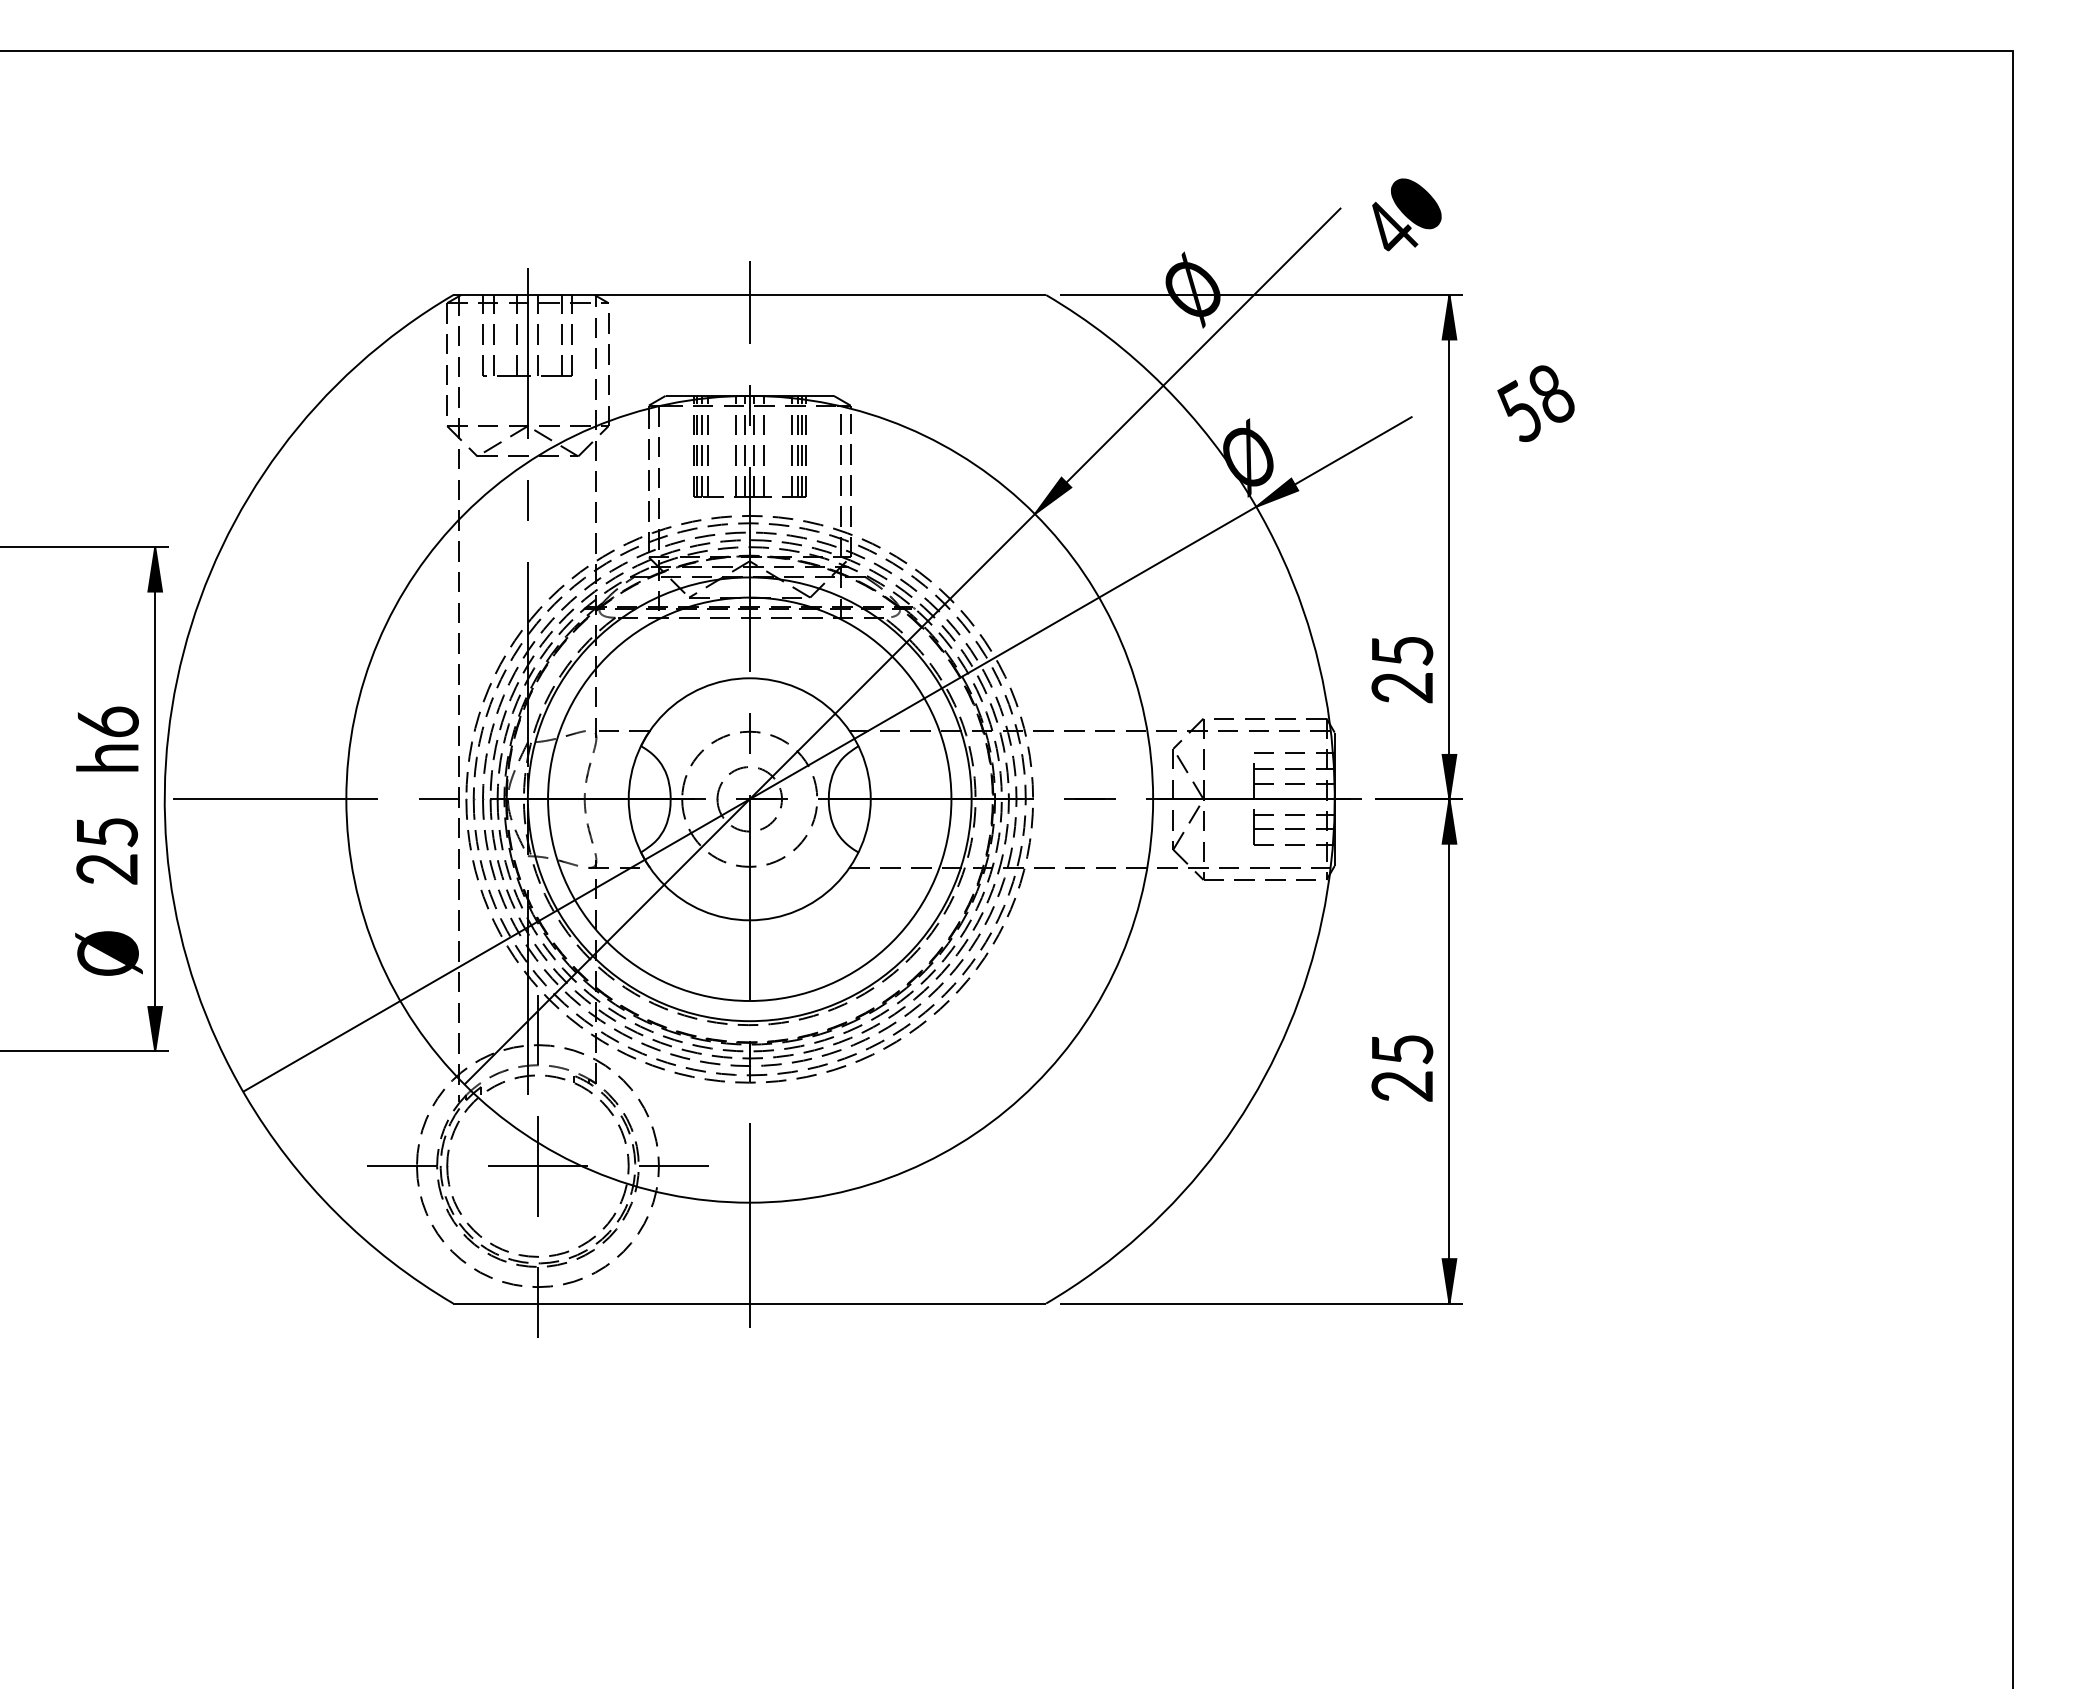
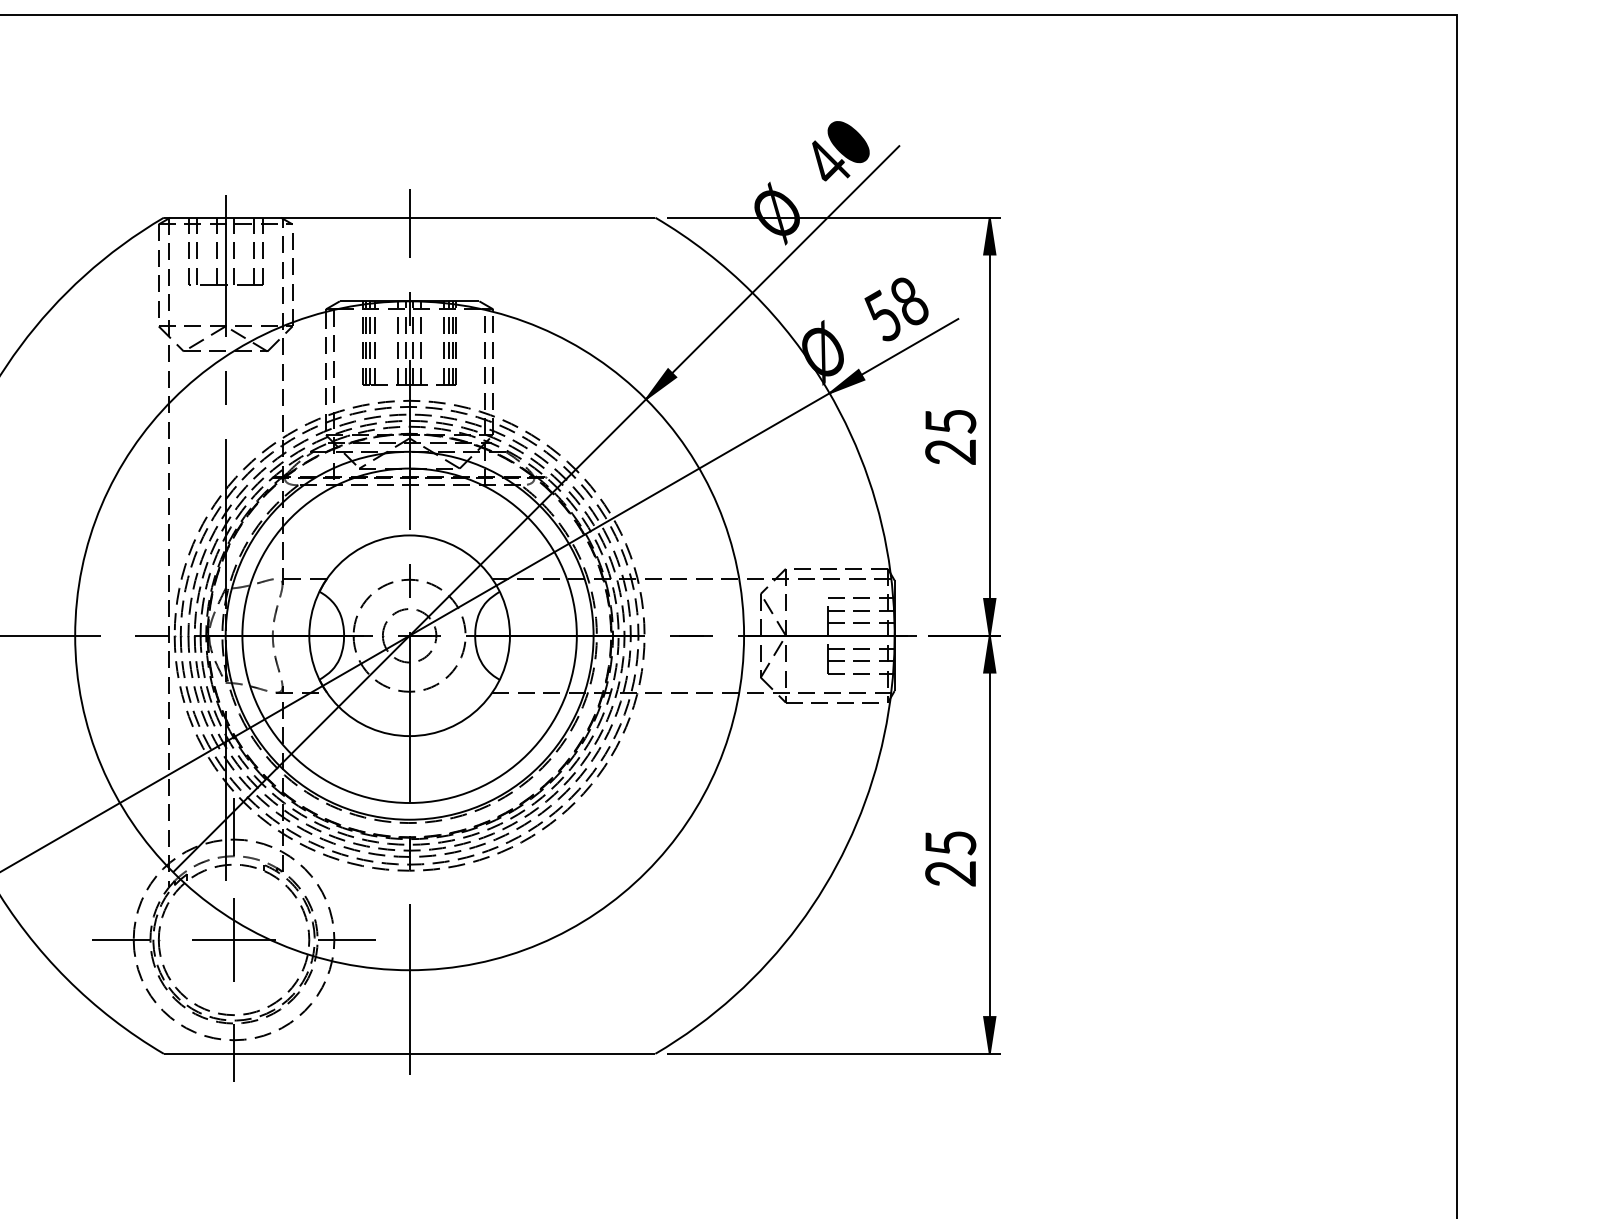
text: (1406, 214) -> (840, 150), moved
text: (1535, 403) -> (896, 309), moved
text: (1402, 670) -> (950, 437), moved

